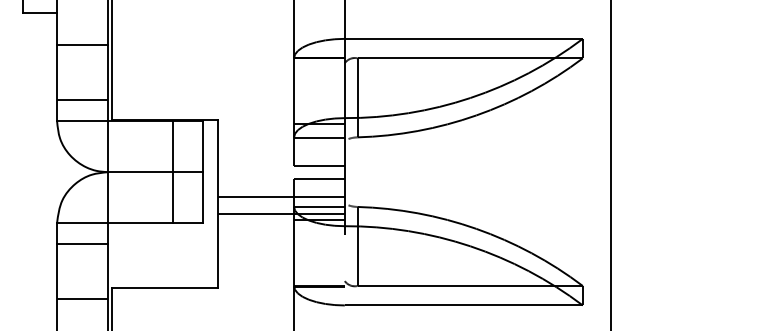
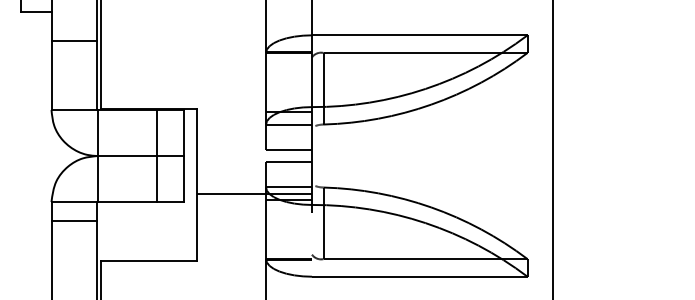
line: (82, 99) -> (74, 90), removed
line: (281, 196) -> (254, 178), removed
line: (82, 298) -> (74, 270), removed

